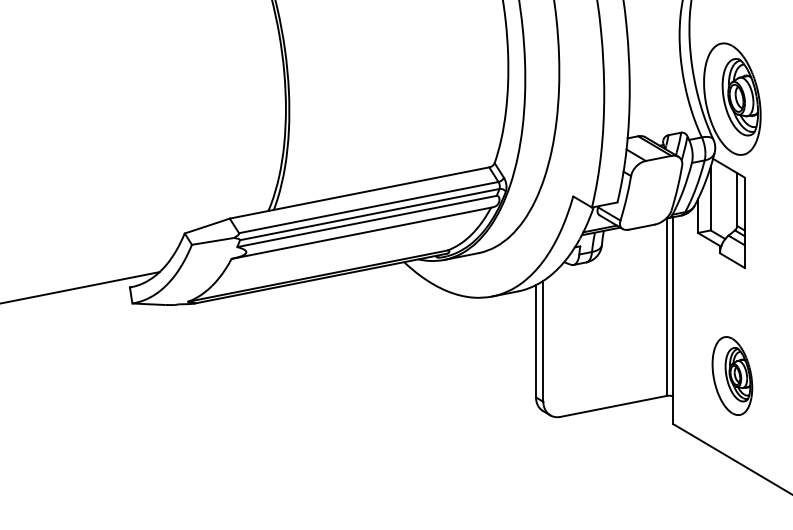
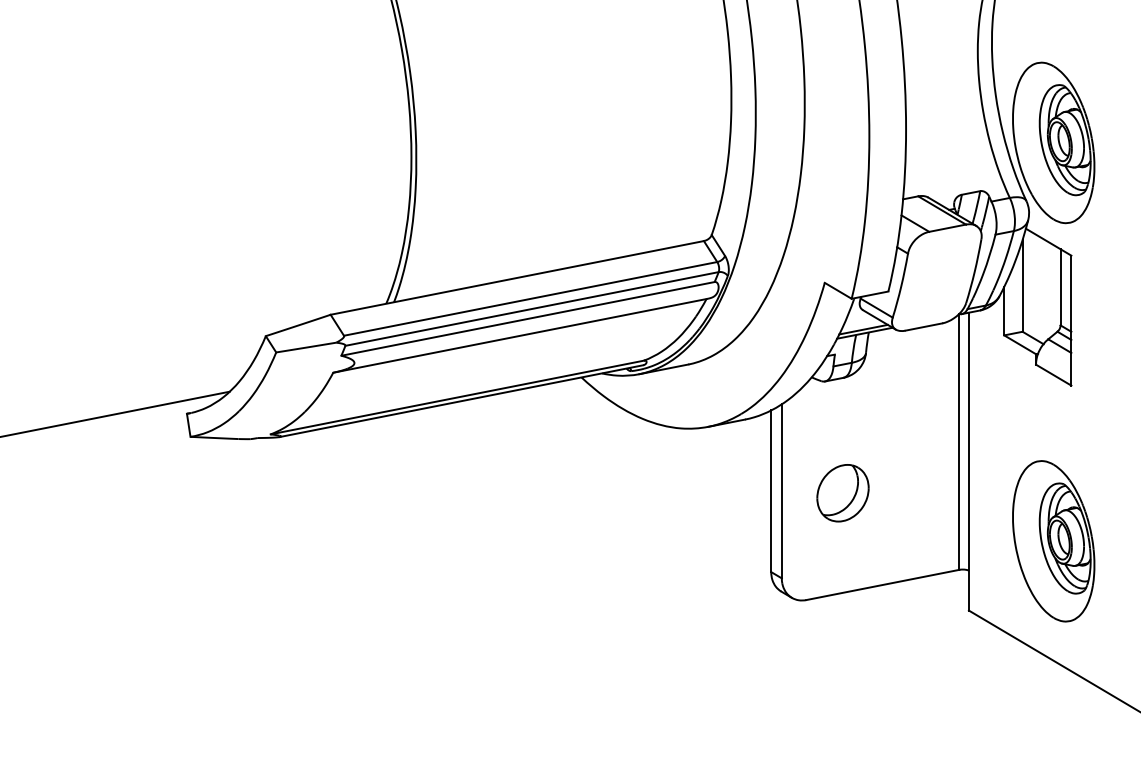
part: (585, 342) -> (842, 492), added
part: (732, 375) -> (1053, 540), size x1.43

